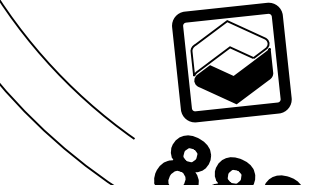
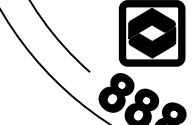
fill: (228, 46) -> (151, 23), added

